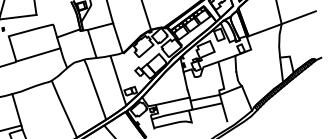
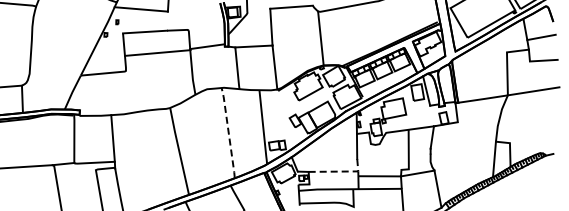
line: (37, 54) -> (157, 52), moved
line: (95, 89) -> (228, 132), solid -> dashed
line: (177, 100) -> (340, 171), solid -> dashed

